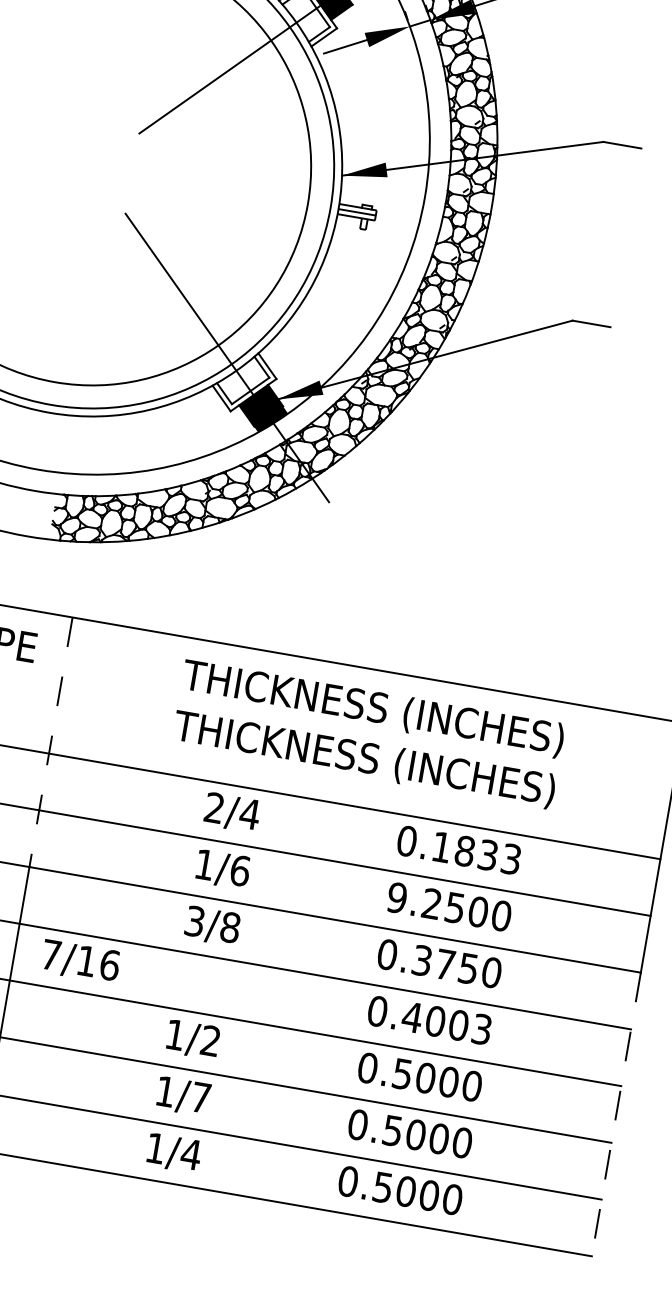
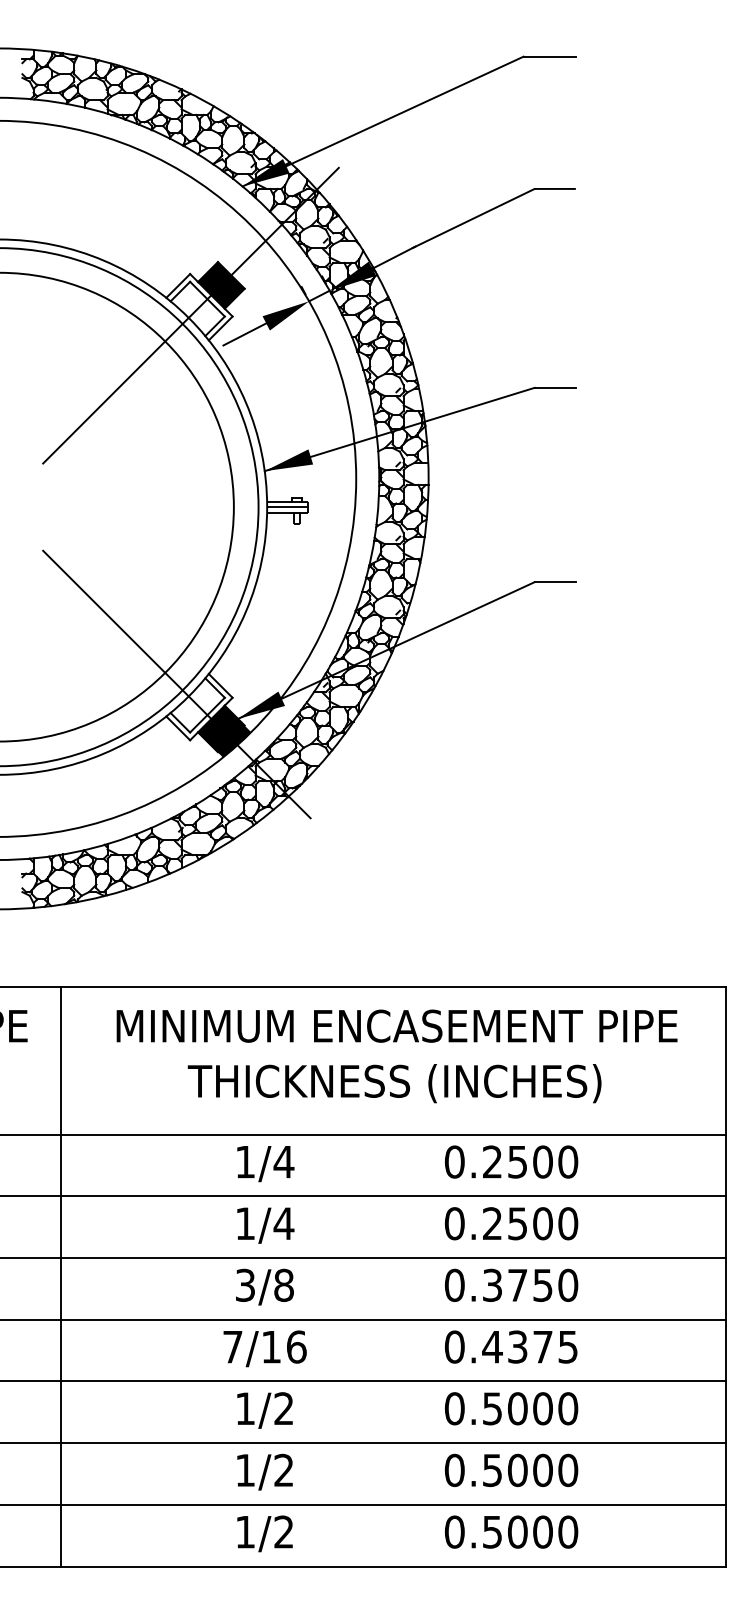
text: (374, 708) -> (396, 1027), THICKNESS (INCHES) -> MINIMUM ENCASEMENT PIPE
line: (50, 742) -> (60, 1122), dashed -> solid
text: (213, 807) -> (244, 1161), 2/4 -> 1/4
text: (476, 852) -> (530, 1161), 0.1833 -> 0.2500
text: (239, 870) -> (283, 1223), 1/6 -> 1/4
text: (397, 897) -> (454, 1223), 9.2500 -> 0.2500
text: (80, 961) -> (264, 1348), moved
text: (458, 1024) -> (542, 1346), 0.4003 -> 0.4375
text: (200, 1096) -> (283, 1469), 1/7 -> 1/2
line: (616, 1114) -> (725, 1412), dashed -> solid
text: (190, 1153) -> (283, 1531), 1/4 -> 1/2

